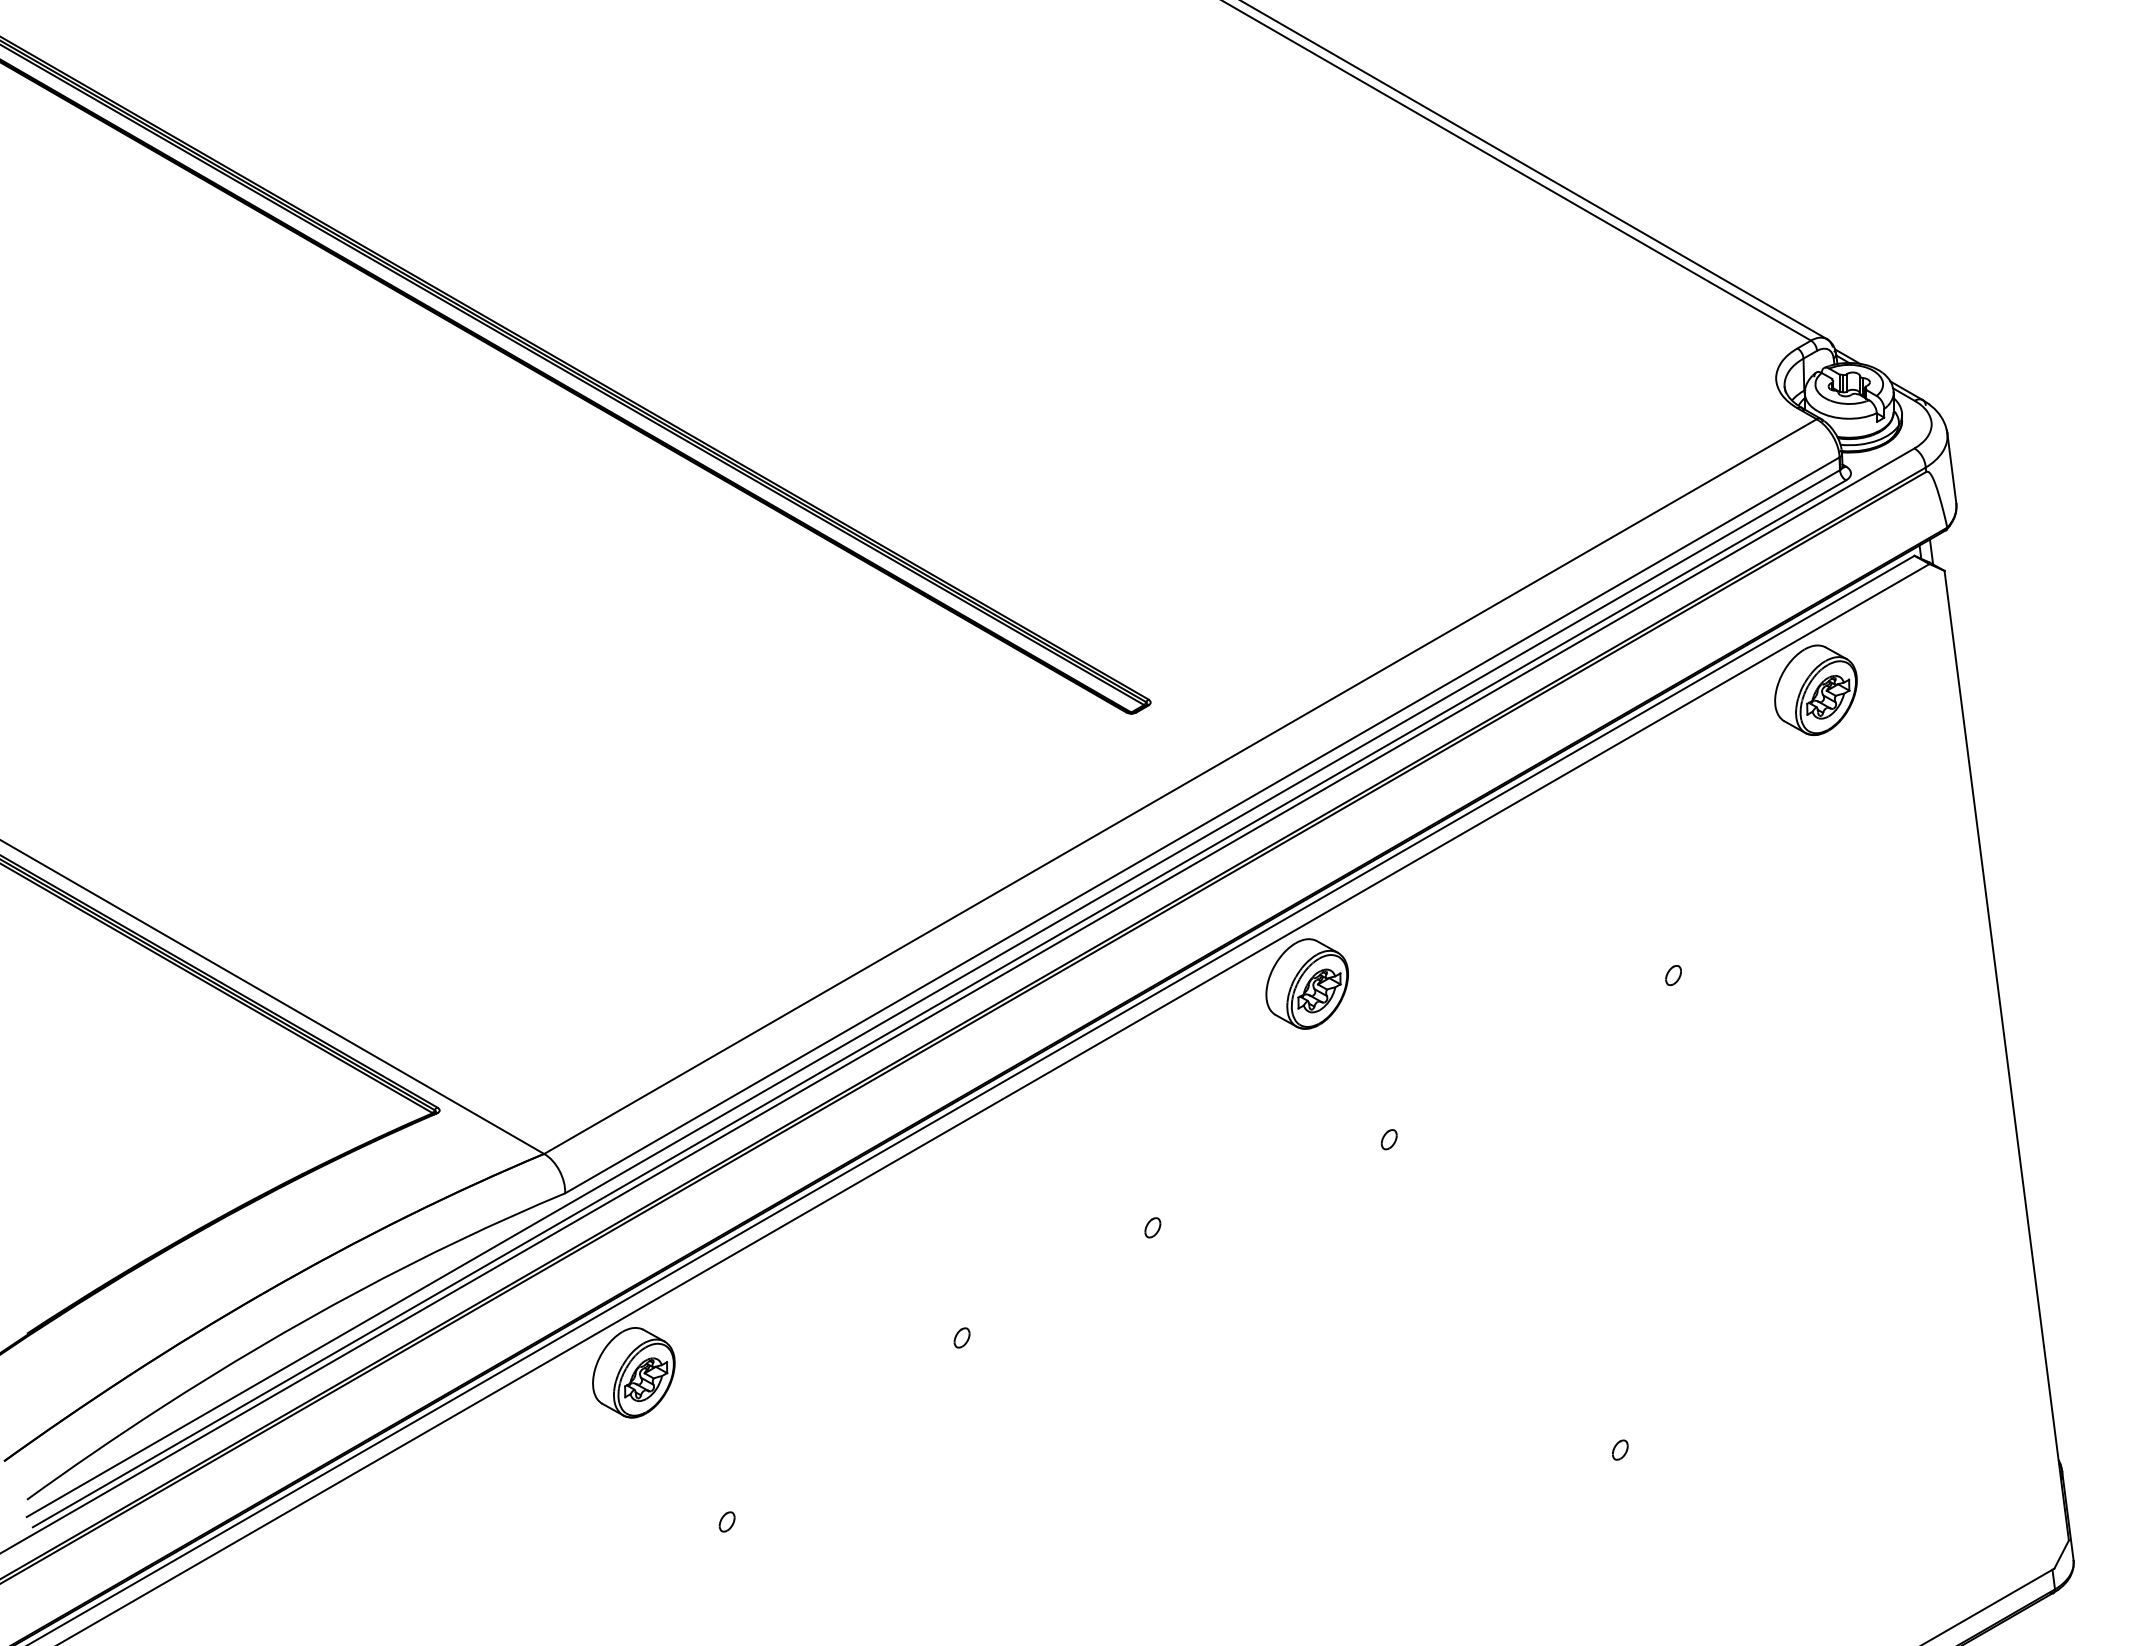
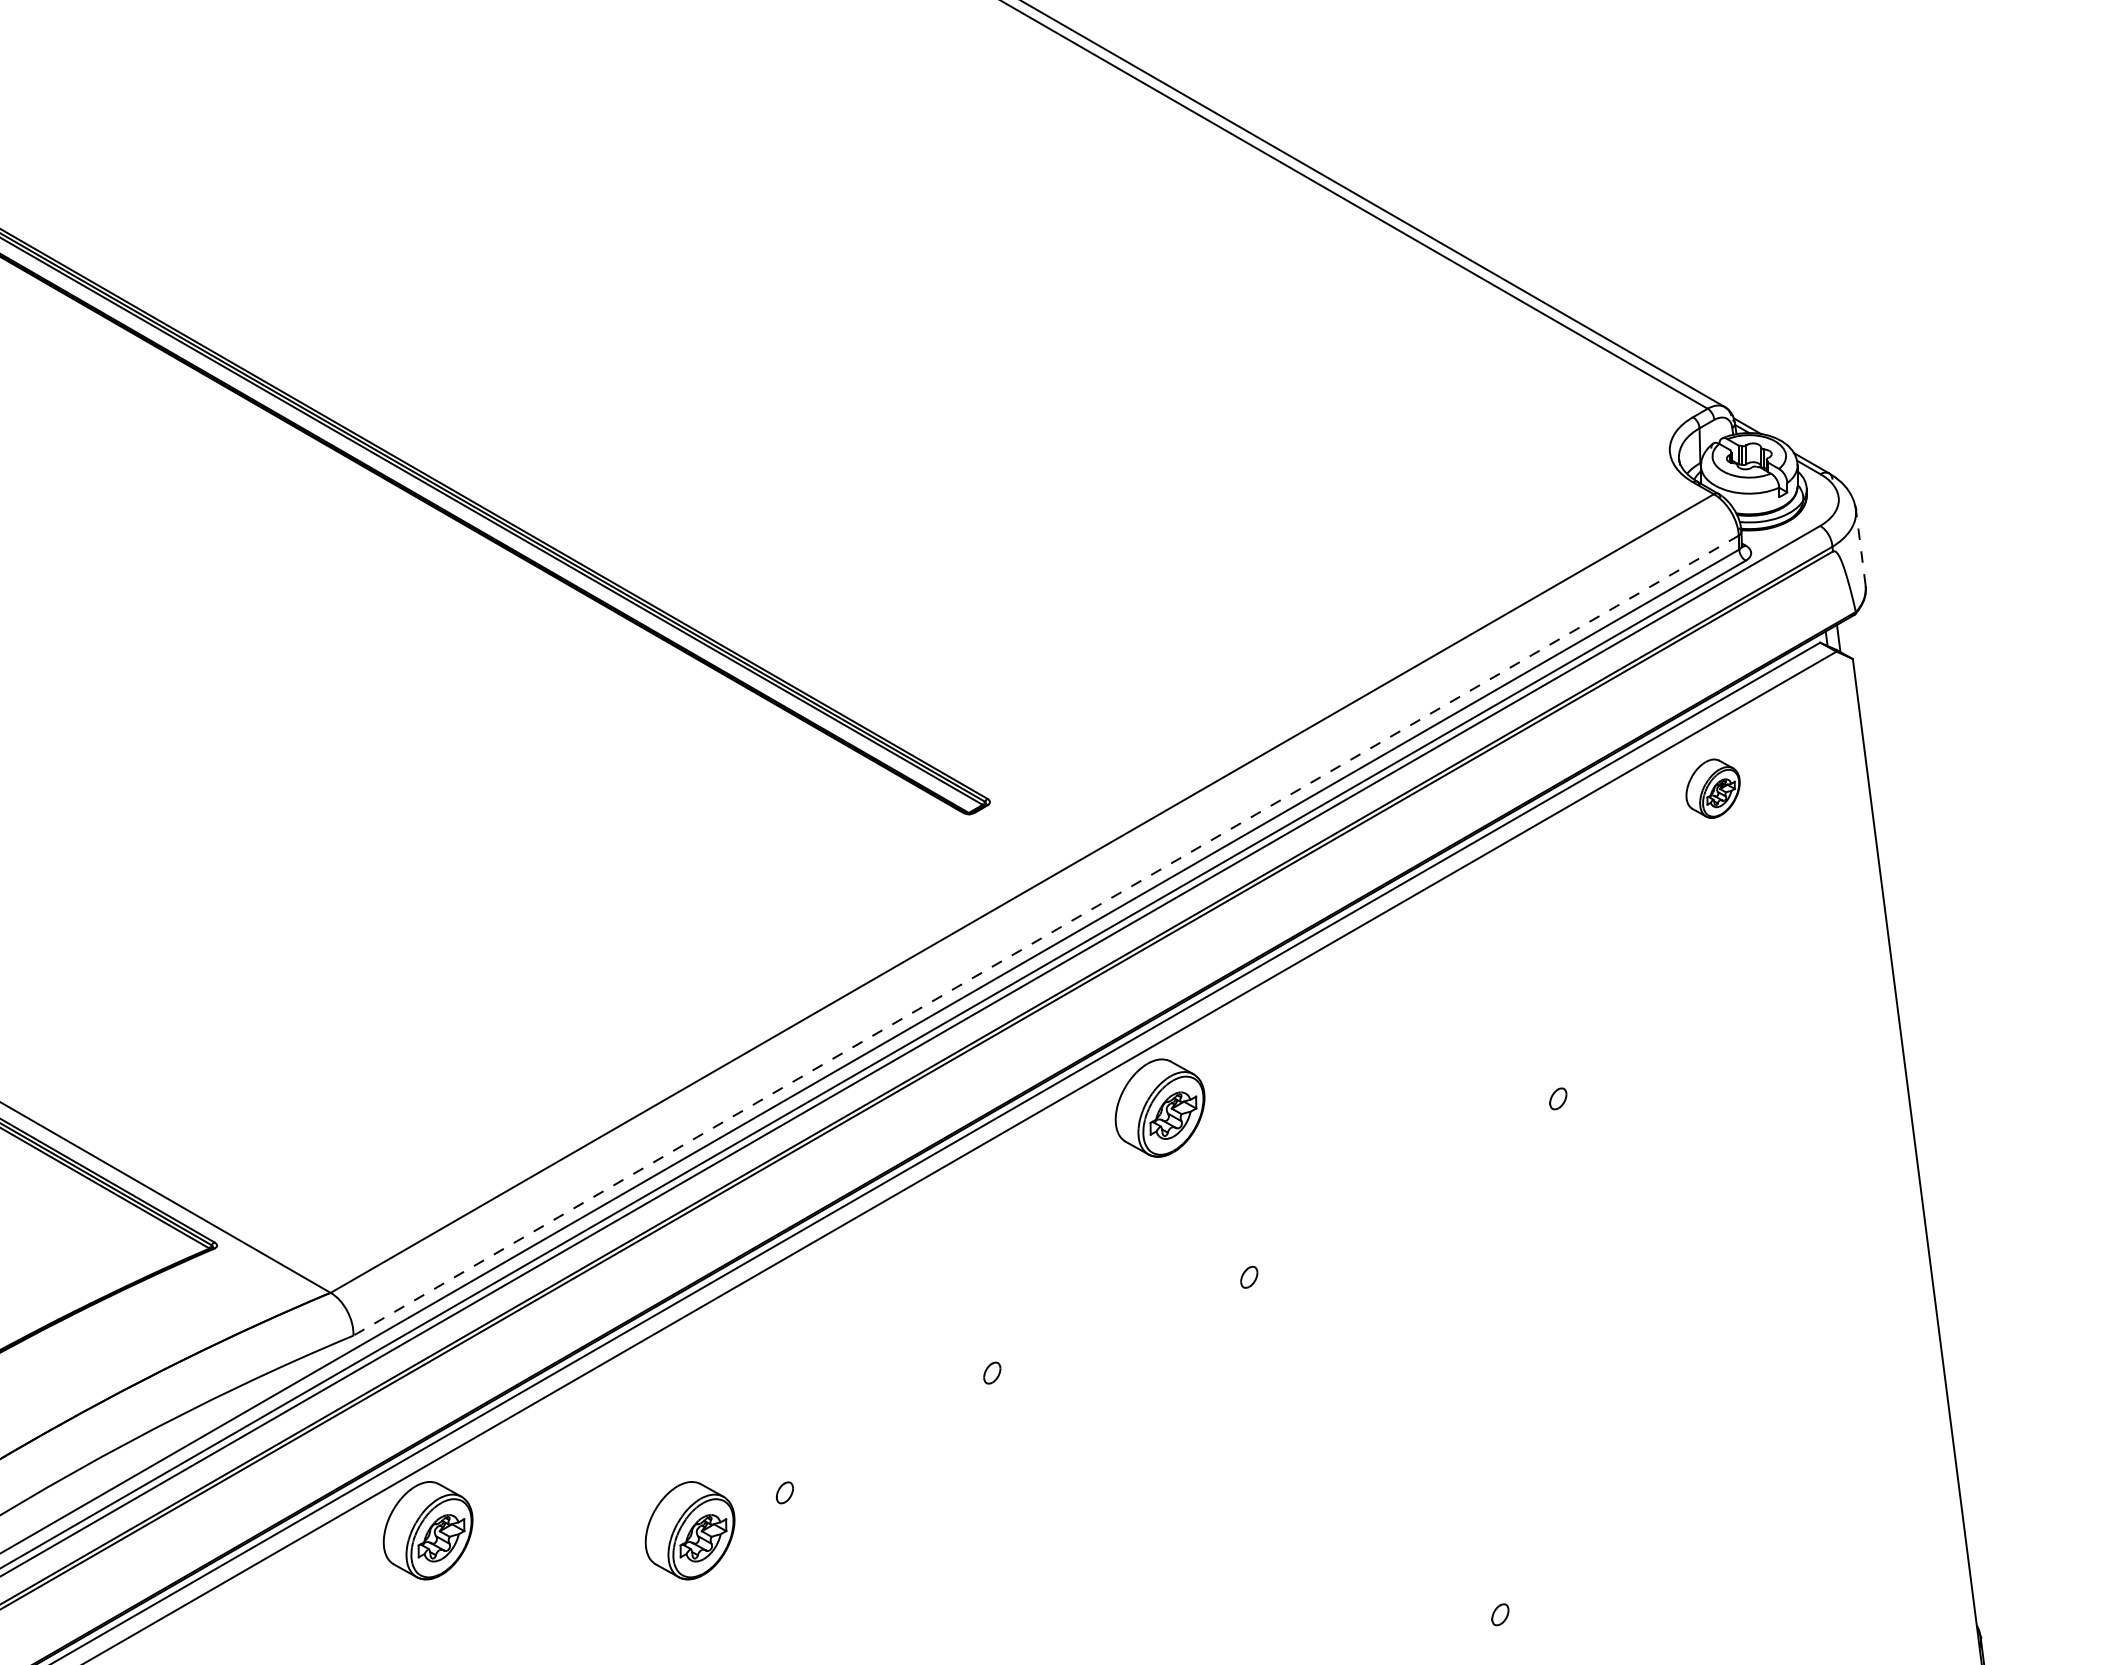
line: (1951, 467) -> (1860, 546), solid -> dashed
part: (1815, 689) -> (1712, 787), size x0.6
line: (1202, 825) -> (1046, 935), solid -> dashed
part: (874, 1372) -> (689, 1530), added

